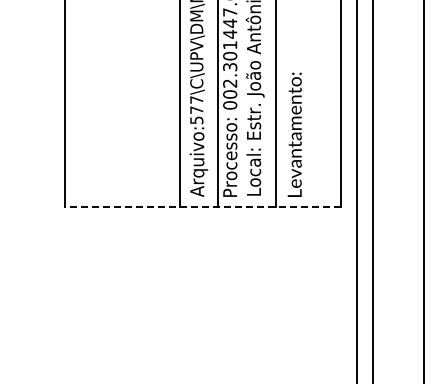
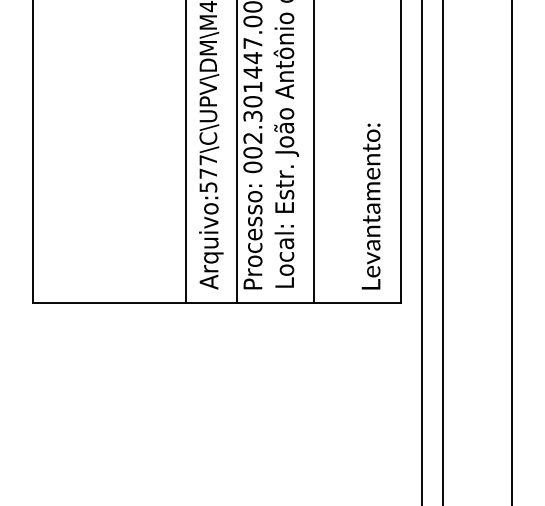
text: (294, 134) -> (370, 206), moved
line: (202, 206) -> (216, 302), dashed -> solid

